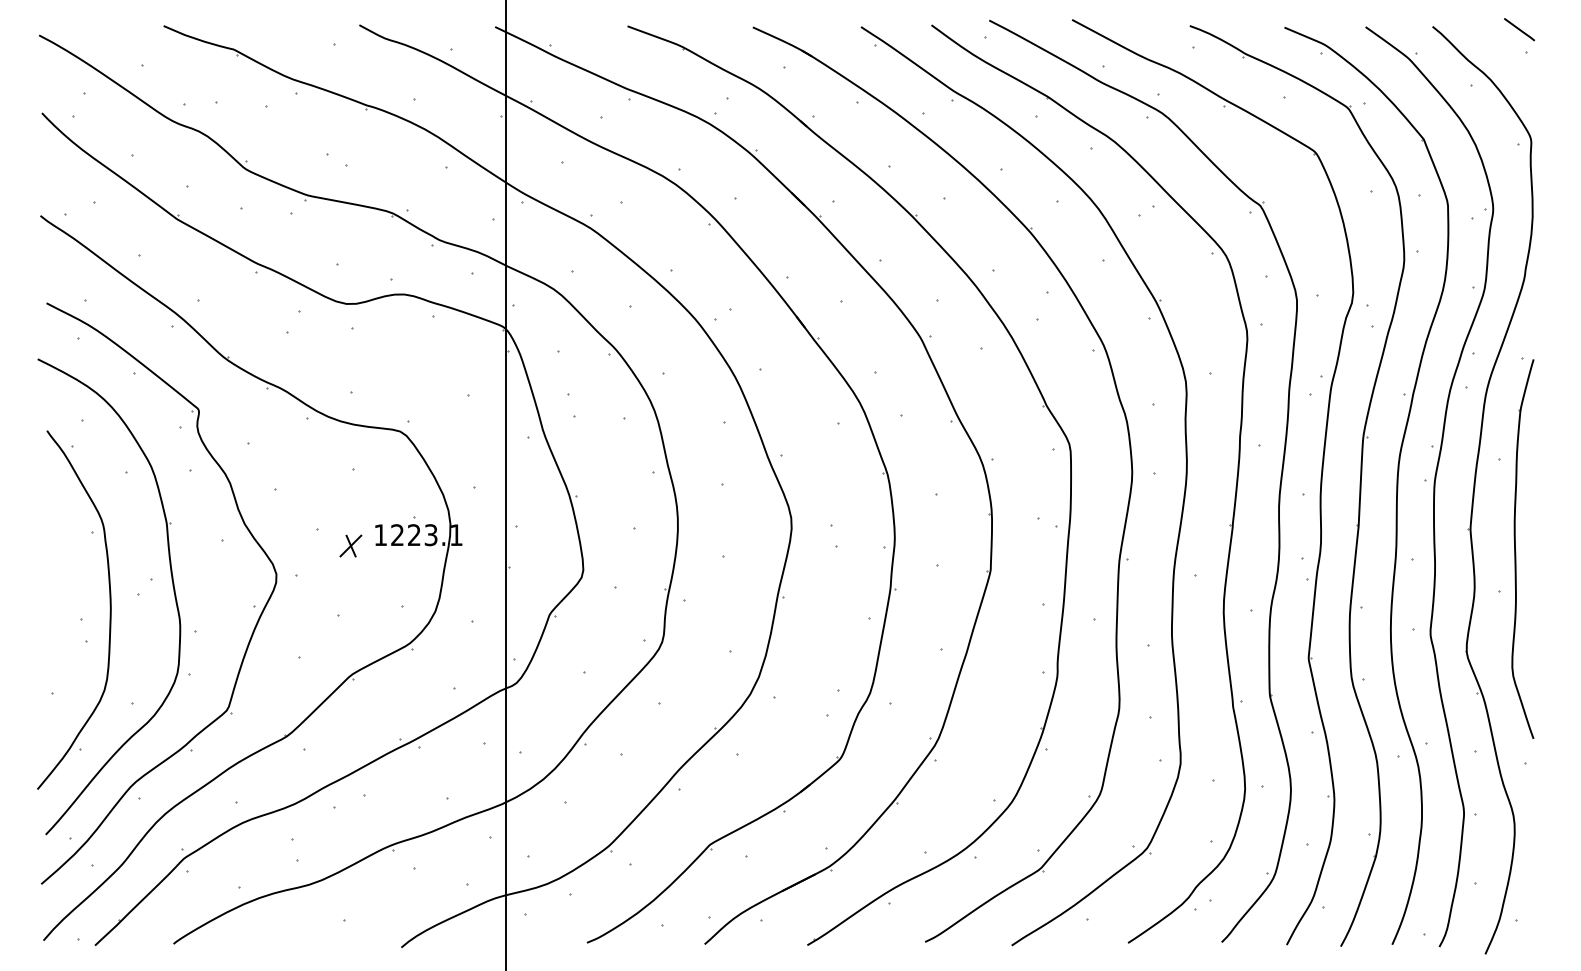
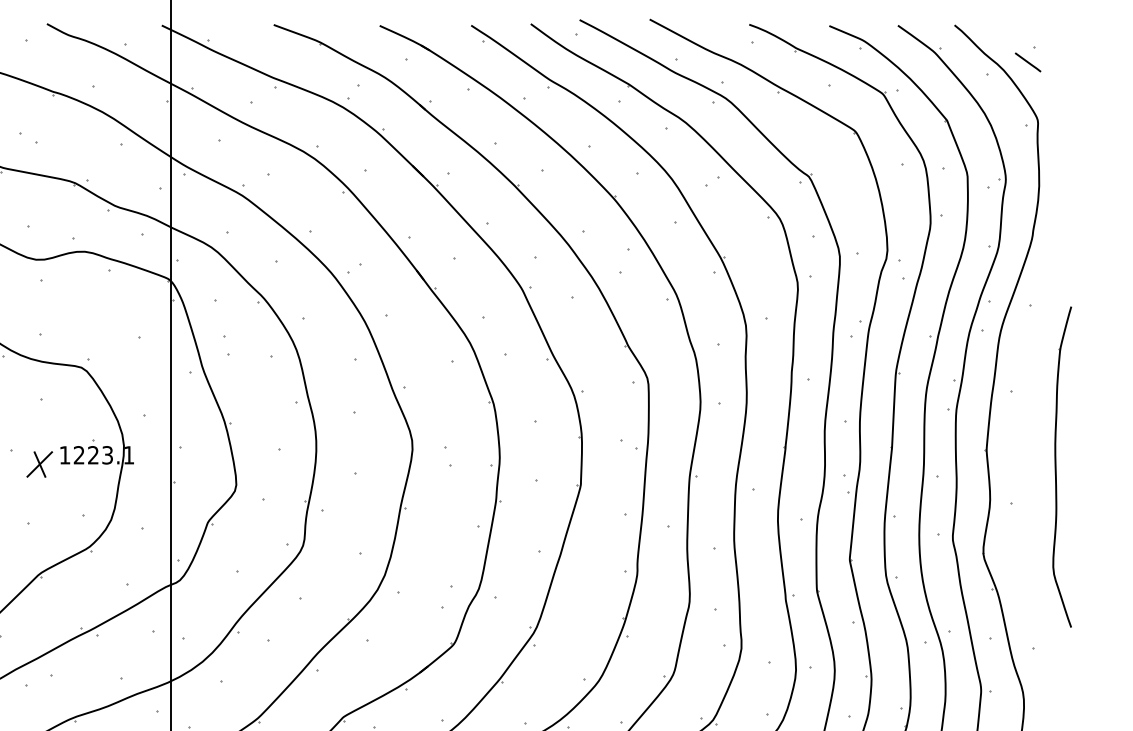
line: (1519, 29) -> (1028, 62), moved
part: (350, 545) -> (39, 464), size x1.4
part: (1515, 548) -> (1055, 466), moved

